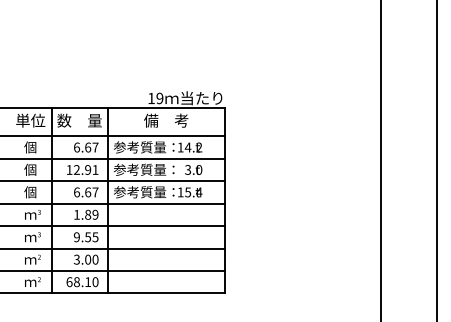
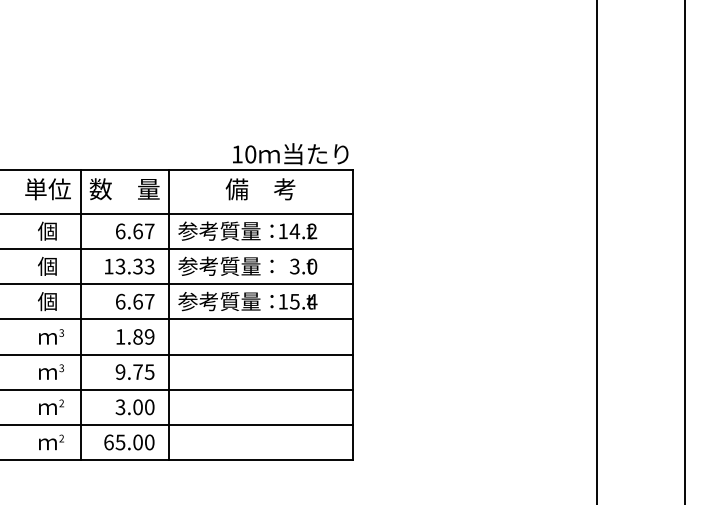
text: (159, 98) -> (250, 154), 19 -> 10
text: (85, 169) -> (133, 265), 12.91 -> 13.33
text: (88, 237) -> (138, 372), 9.55 -> 9.75
text: (82, 282) -> (129, 443), 68.10 -> 65.00

